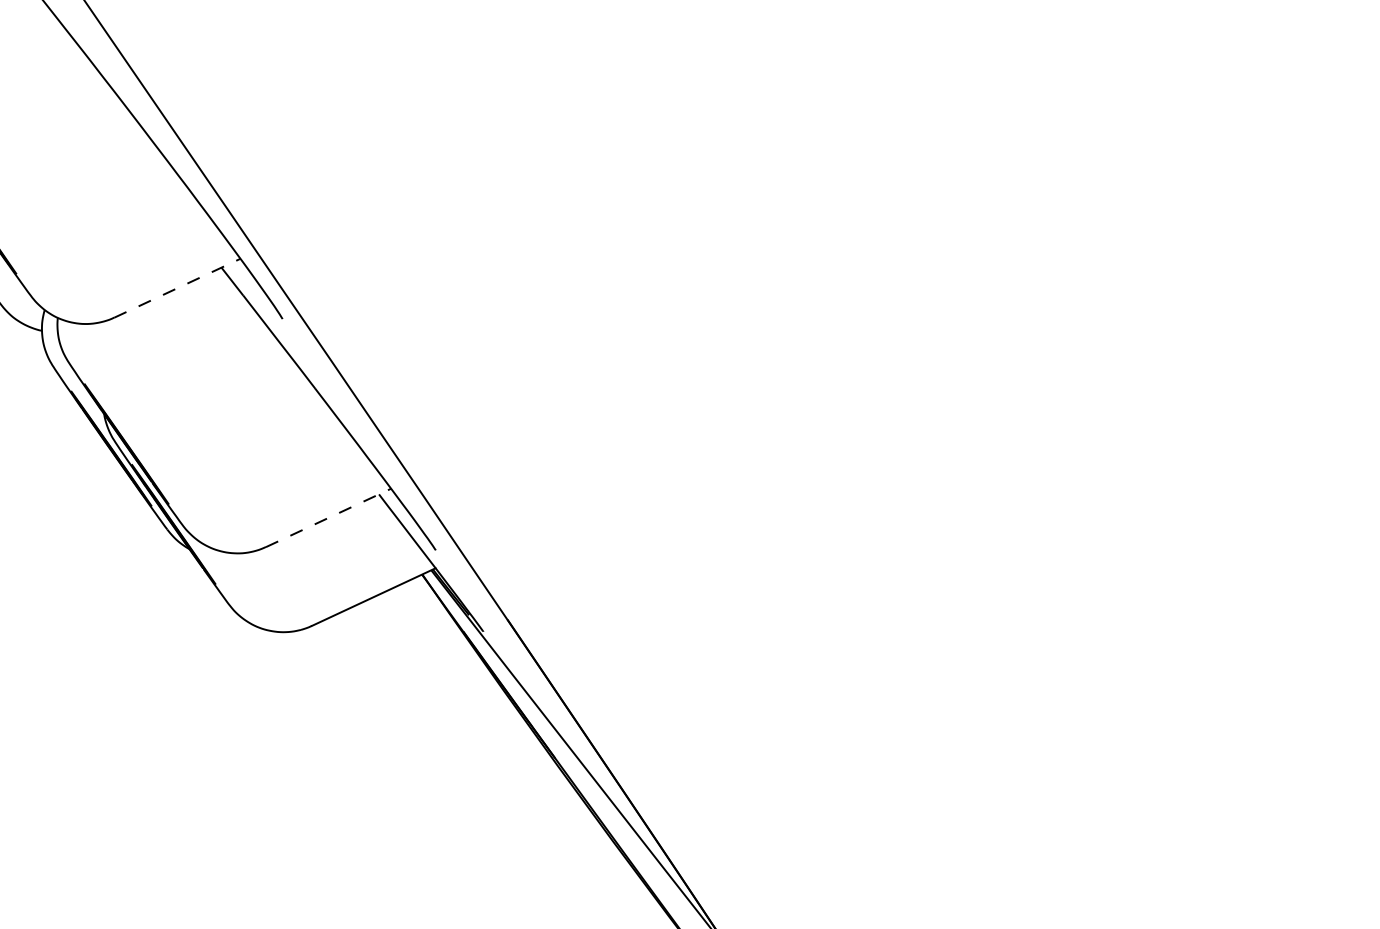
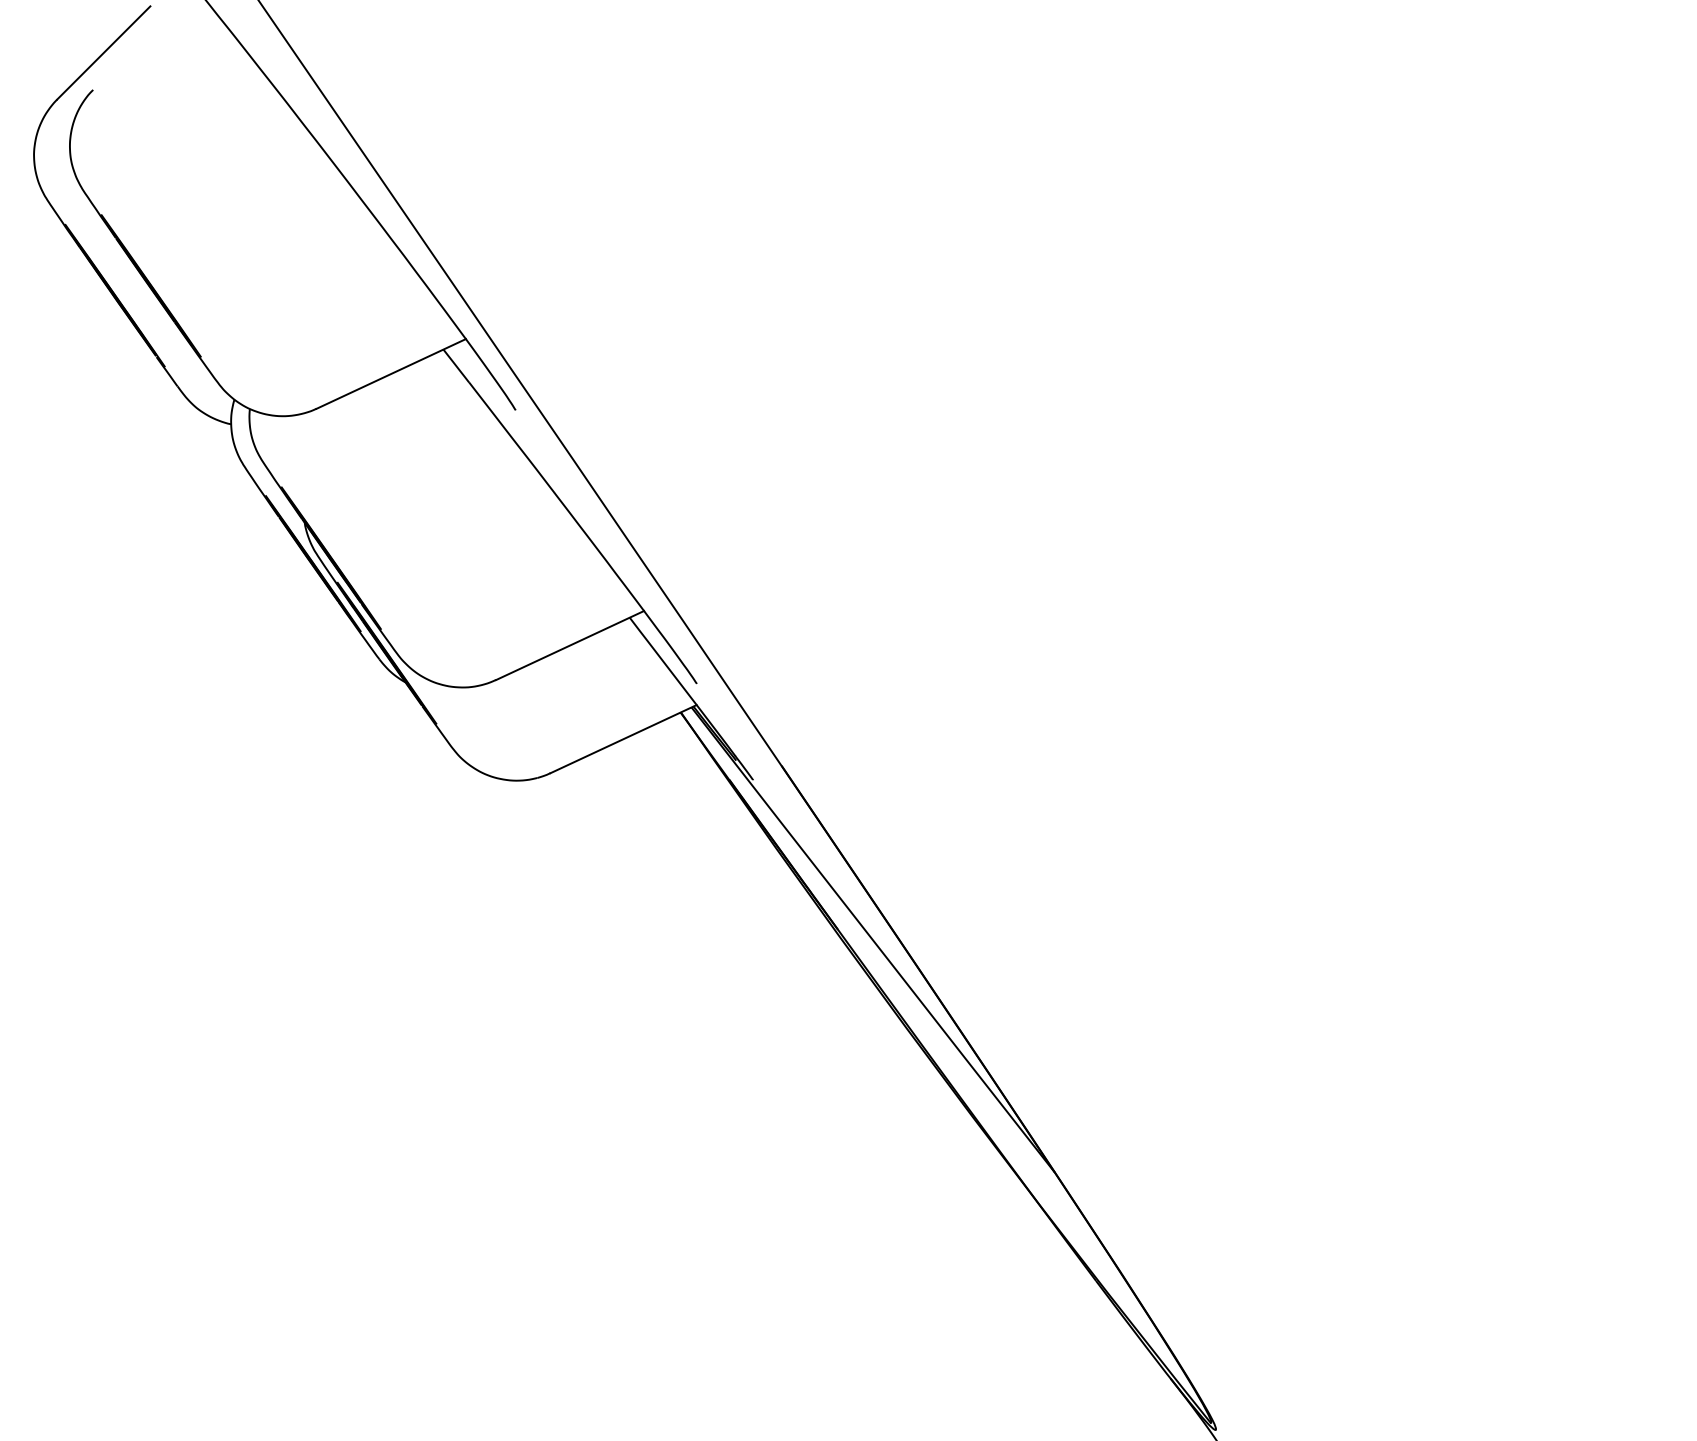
line: (177, 287) -> (391, 373), dashed -> solid
line: (328, 517) -> (570, 645), dashed -> solid

